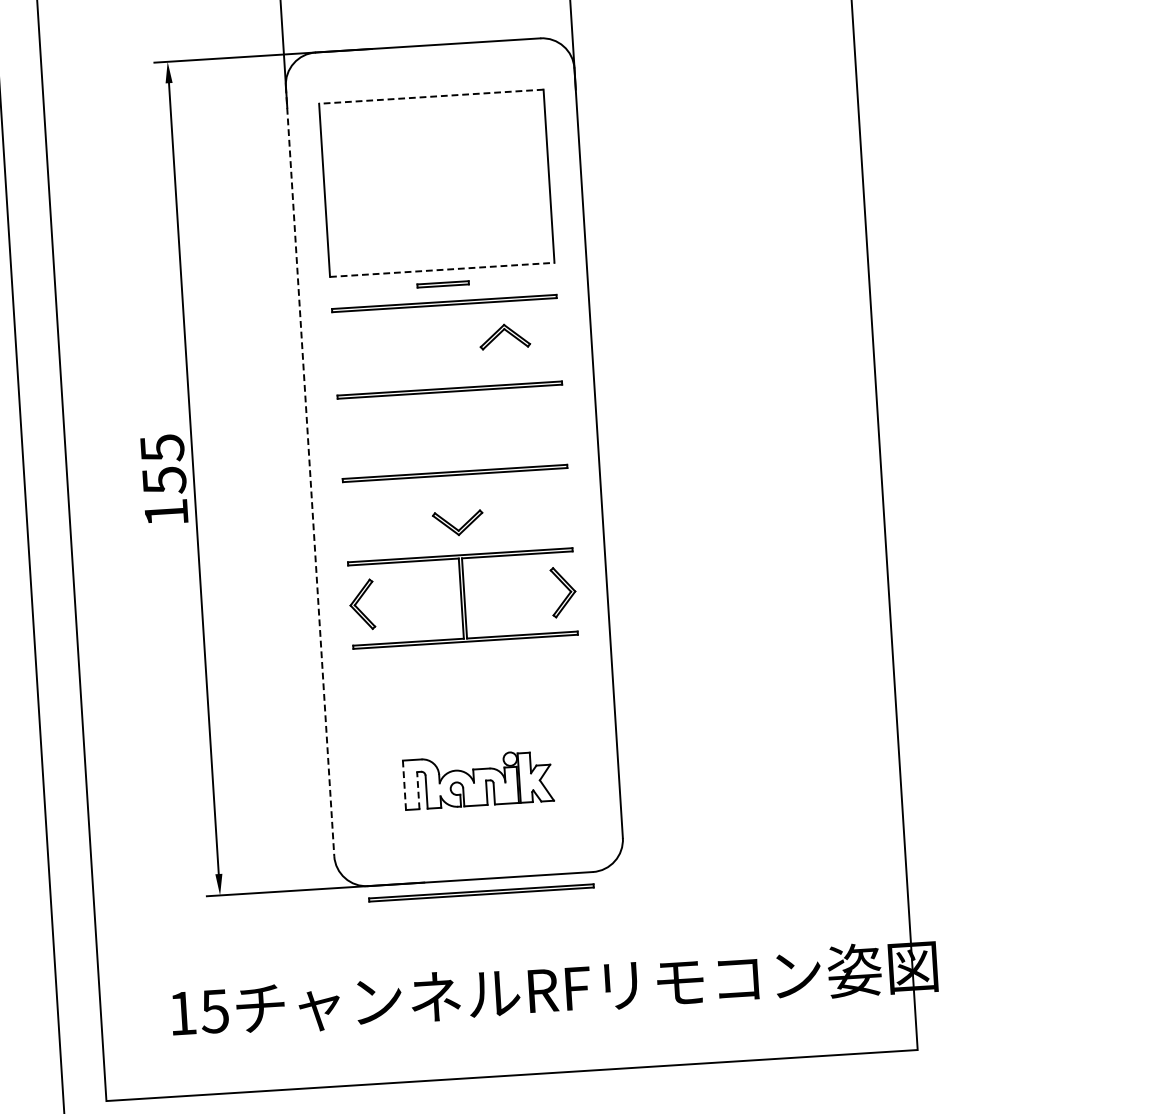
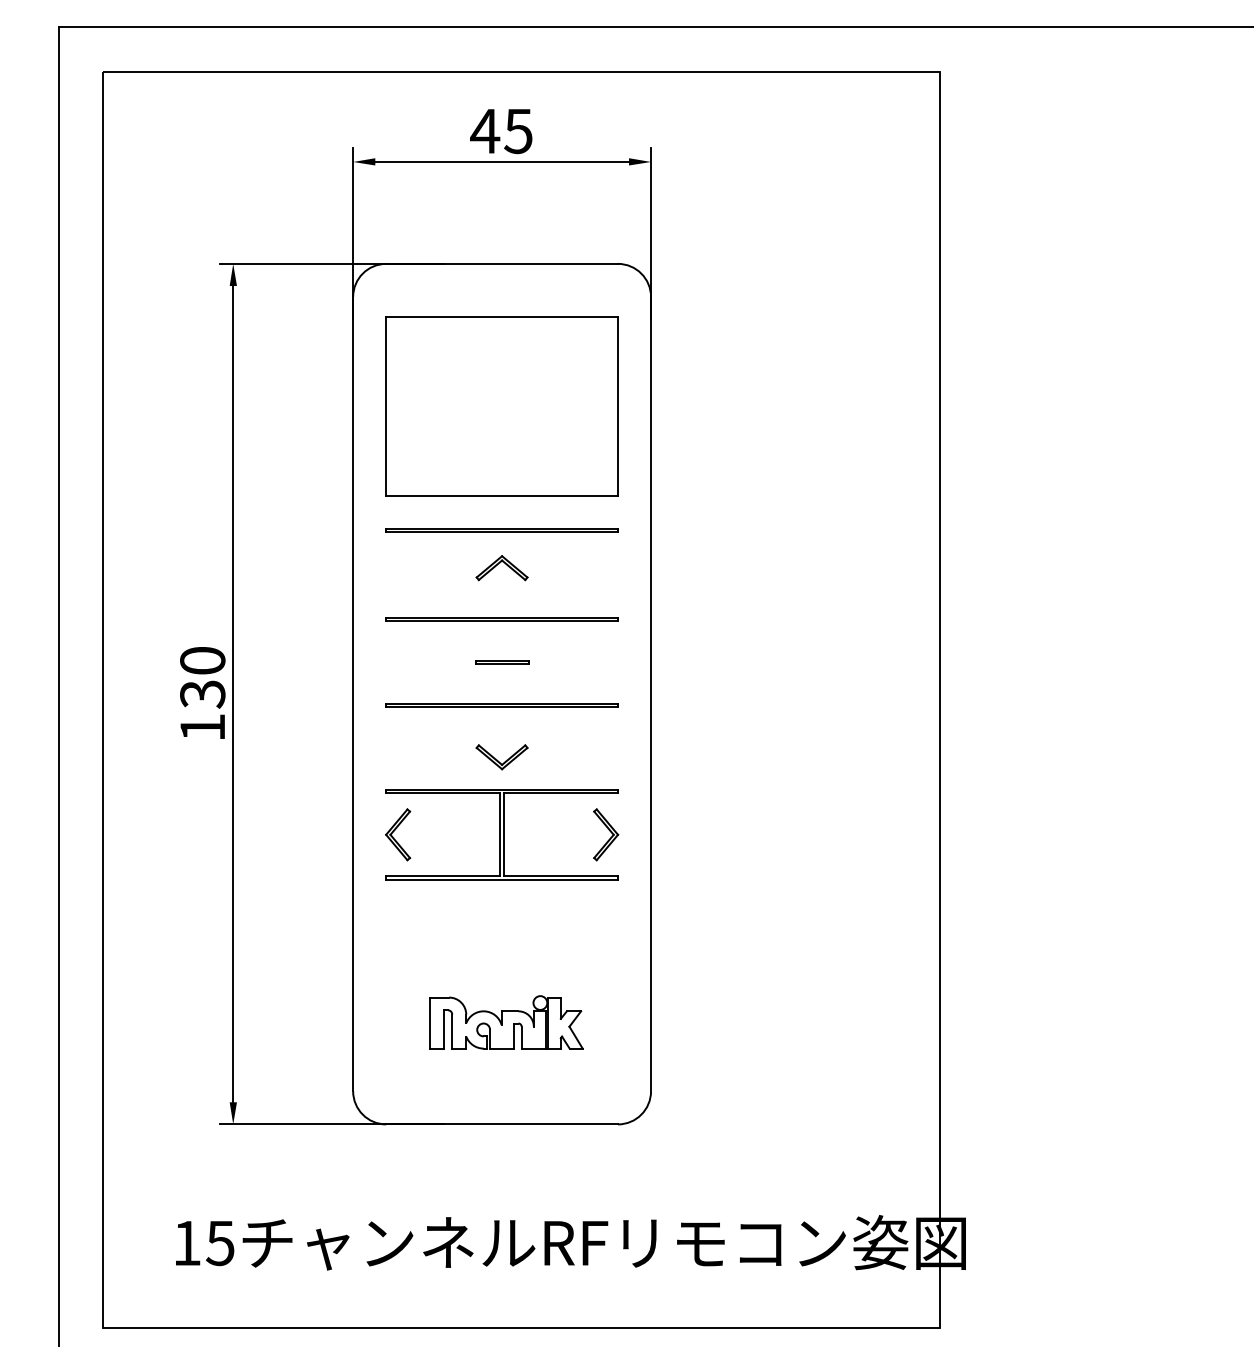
line: (431, 96) -> (502, 316), dashed -> solid
line: (442, 269) -> (502, 495), dashed -> solid
line: (443, 283) -> (502, 661), moved
part: (504, 336) -> (501, 568), moved
text: (163, 464) -> (202, 677), 155 -> 130
line: (310, 471) -> (353, 694), dashed -> solid
line: (404, 785) -> (429, 1023), dashed -> solid
line: (417, 789) -> (443, 1028), dashed -> solid
line: (480, 891) -> (501, 1137), removed

